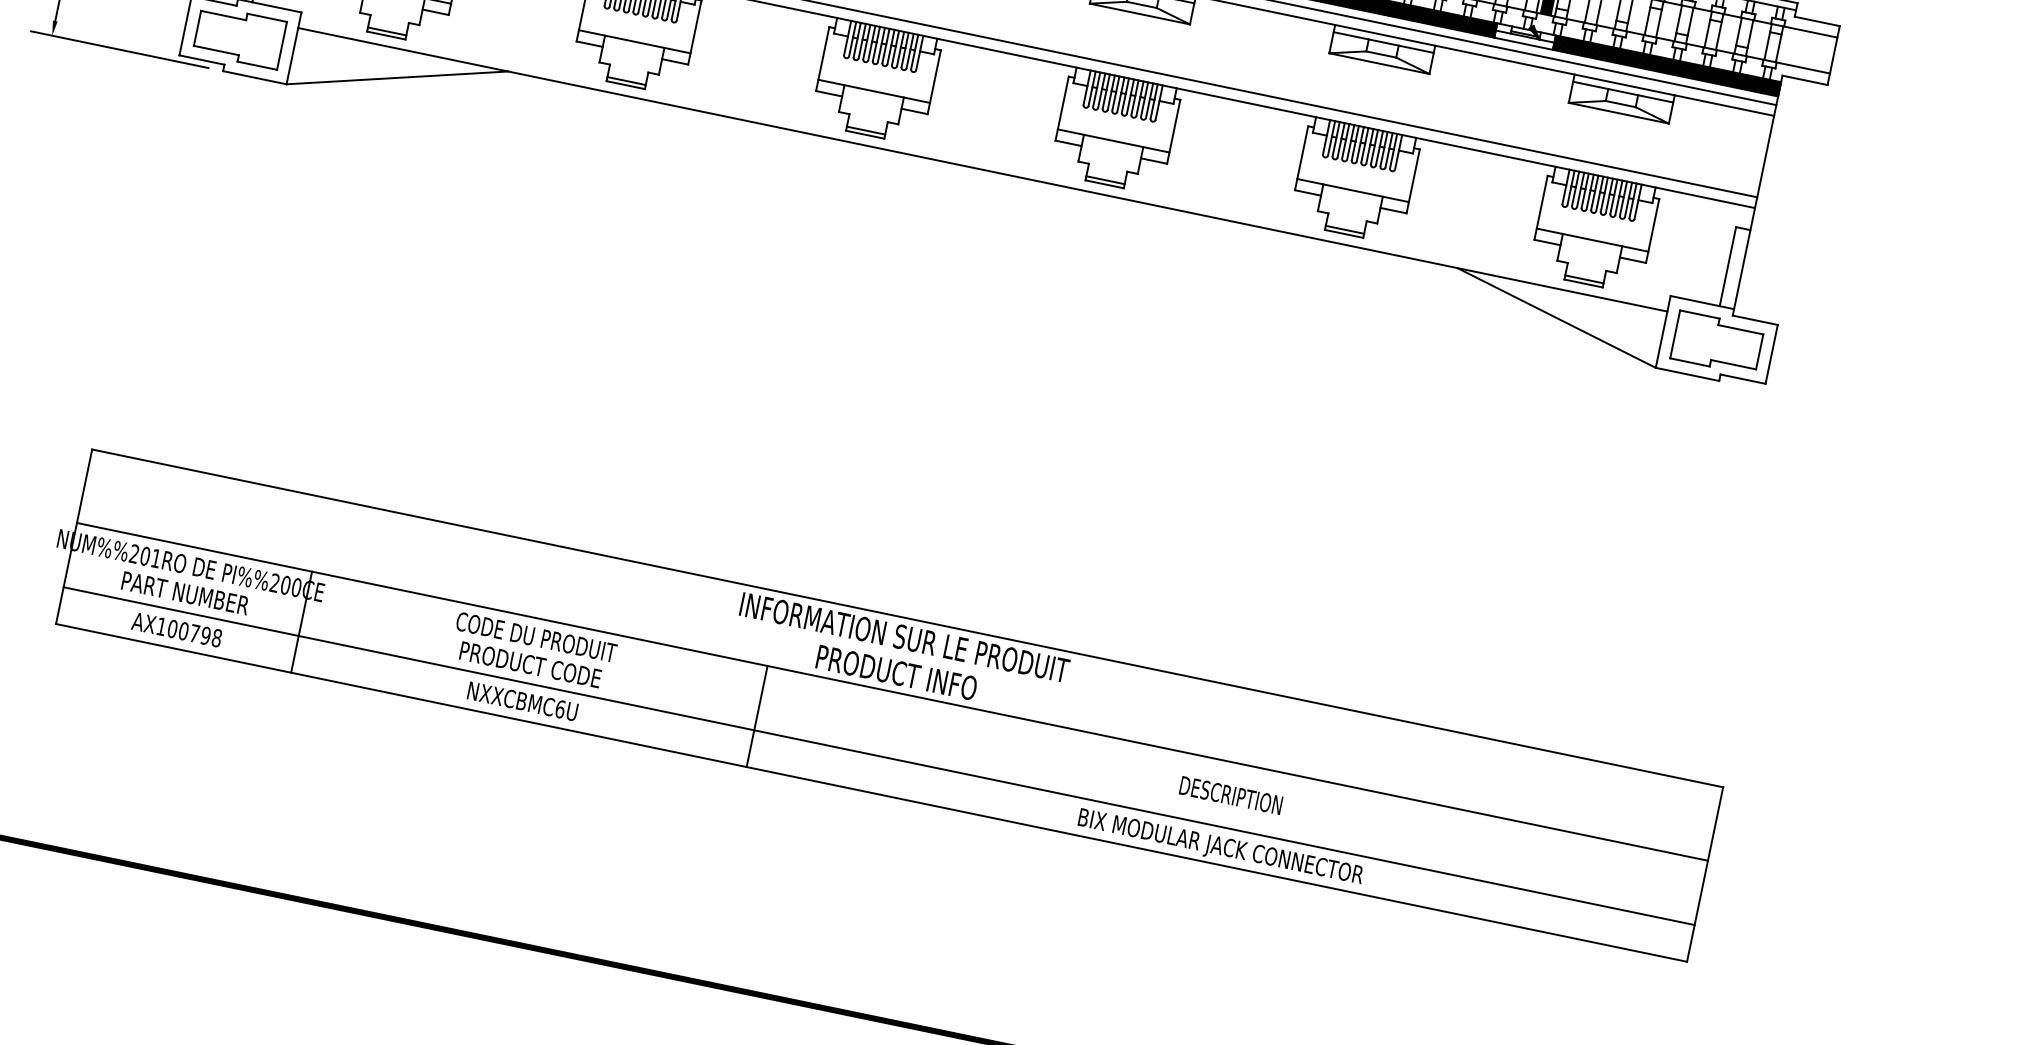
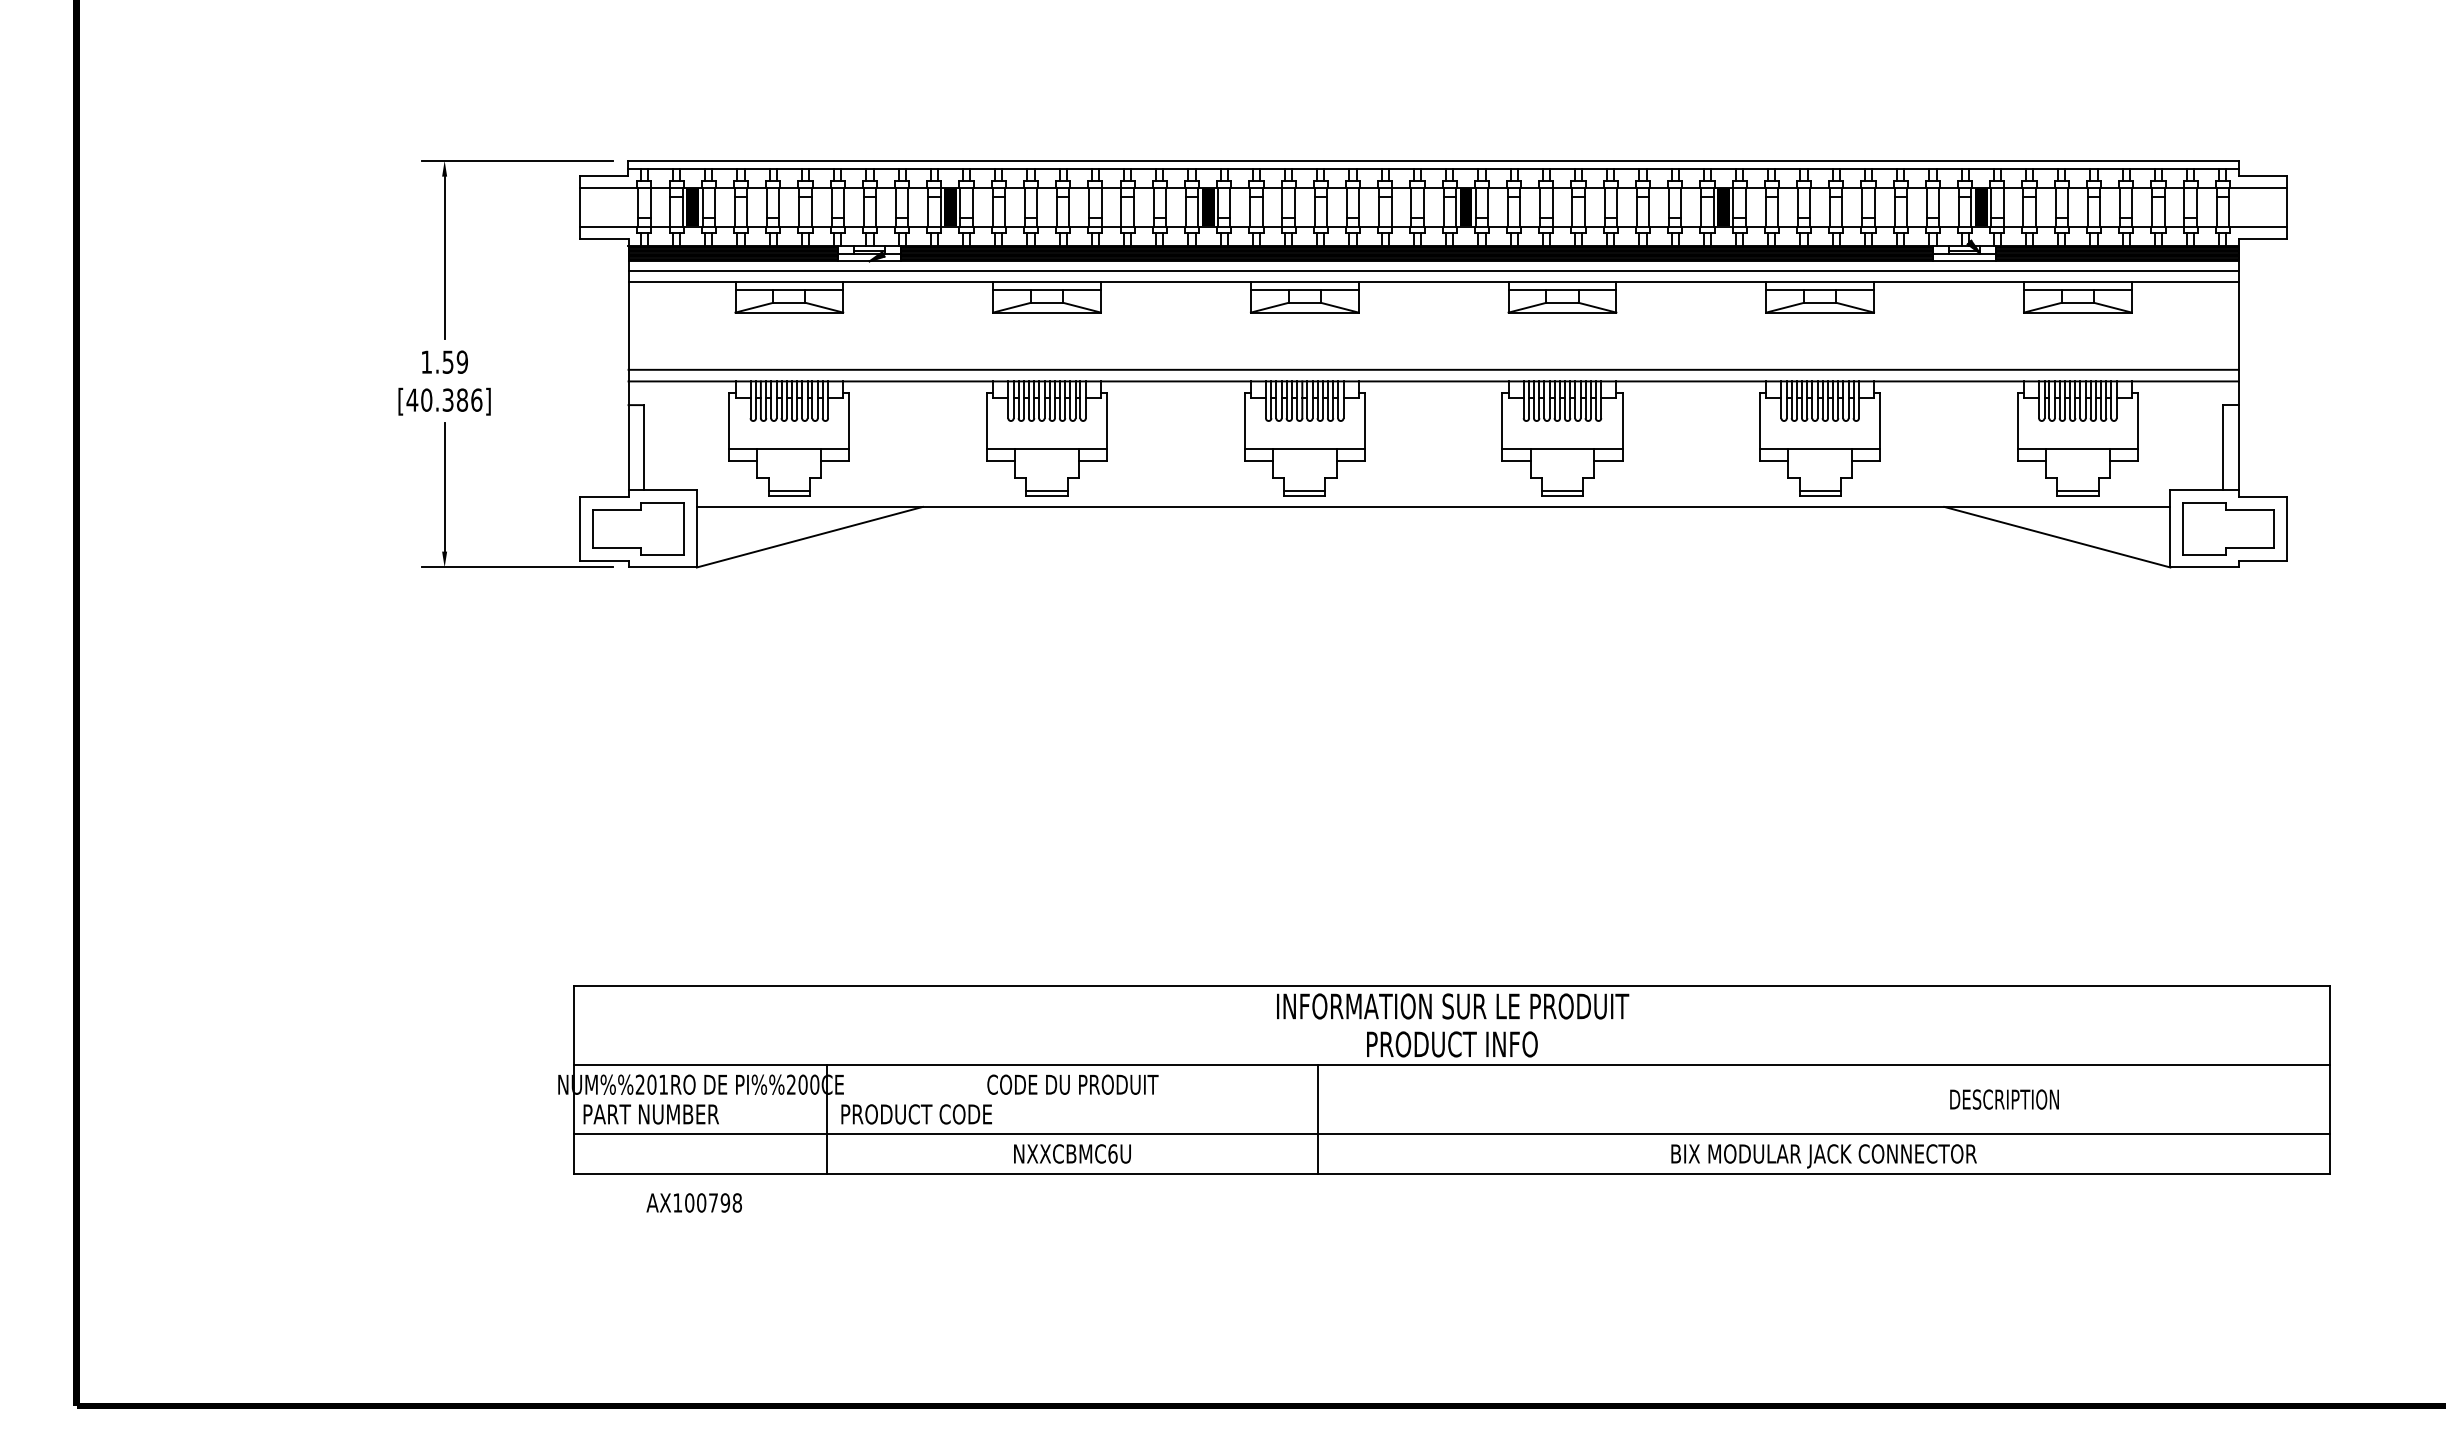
text: (184, 593) -> (650, 1114), moved
text: (176, 629) -> (693, 1202), moved
text: (530, 664) -> (916, 1114), moved
text: (1231, 795) -> (2004, 1099), moved

